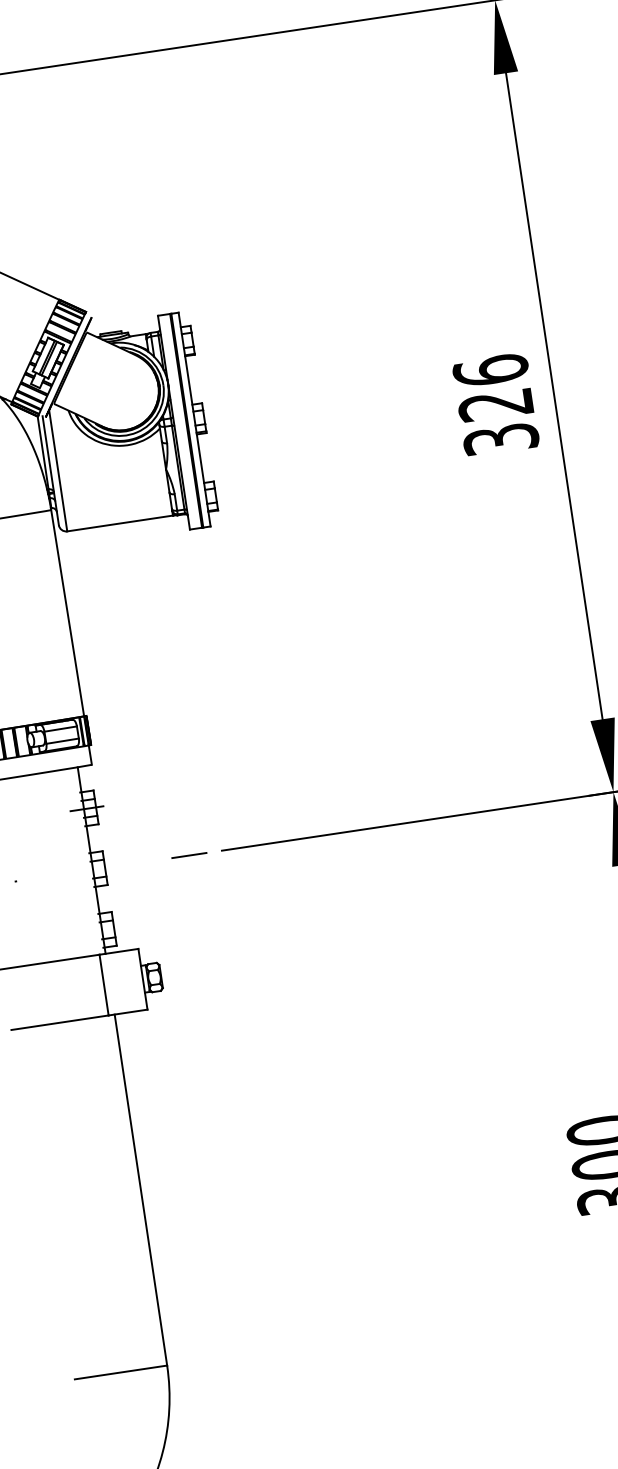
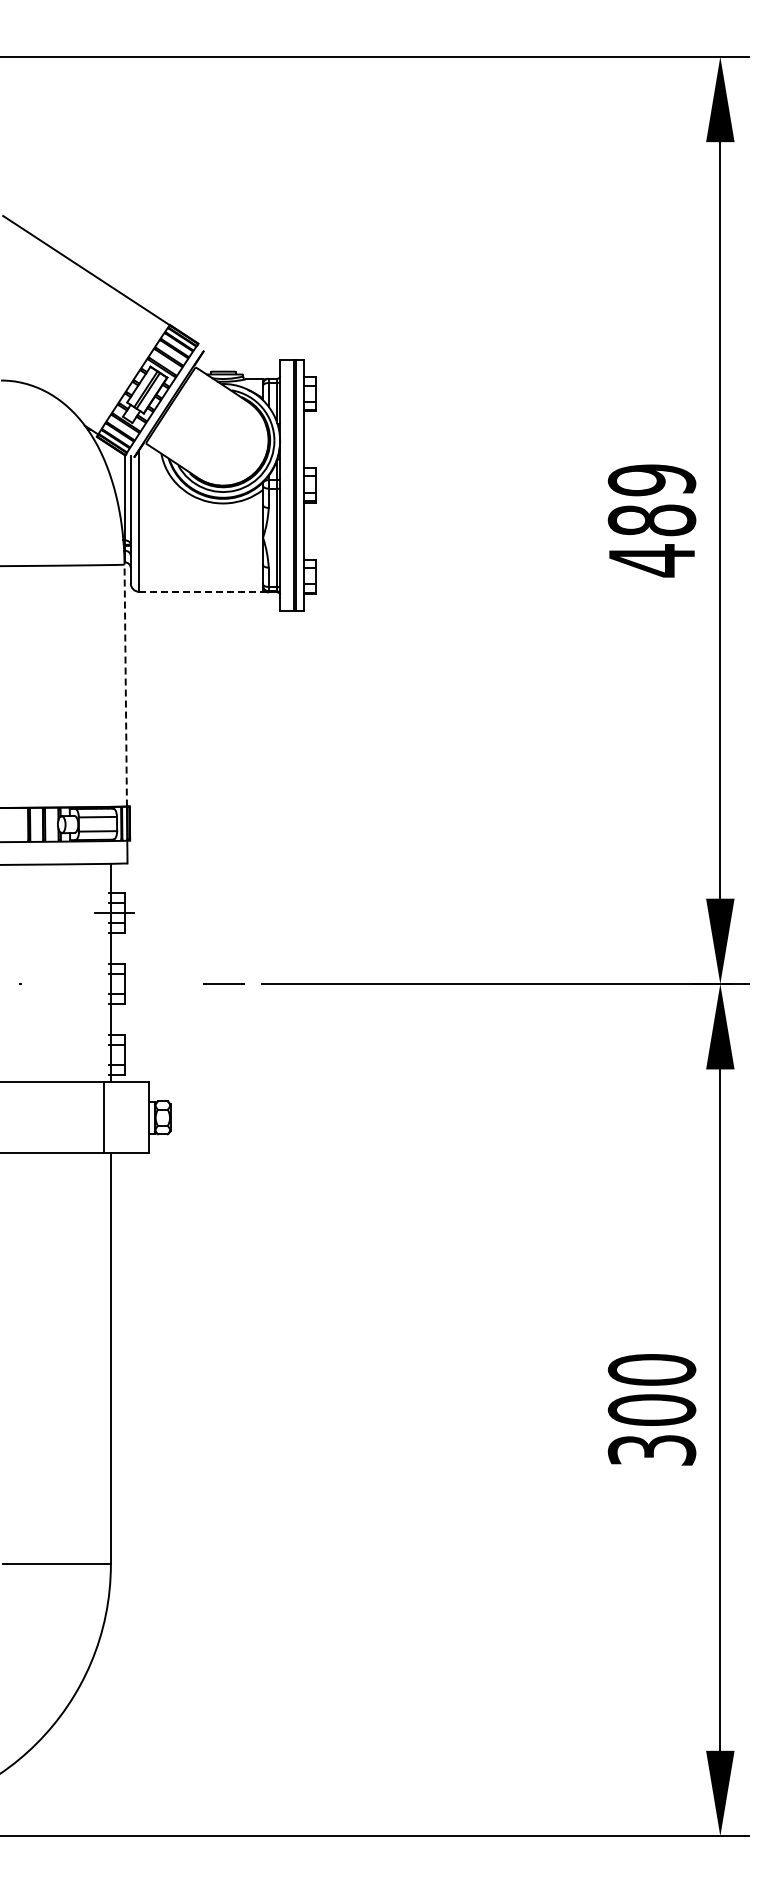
text: (495, 405) -> (651, 520), 326 -> 489
line: (120, 523) -> (201, 591), solid -> dashed
line: (67, 613) -> (125, 685), solid -> dashed

